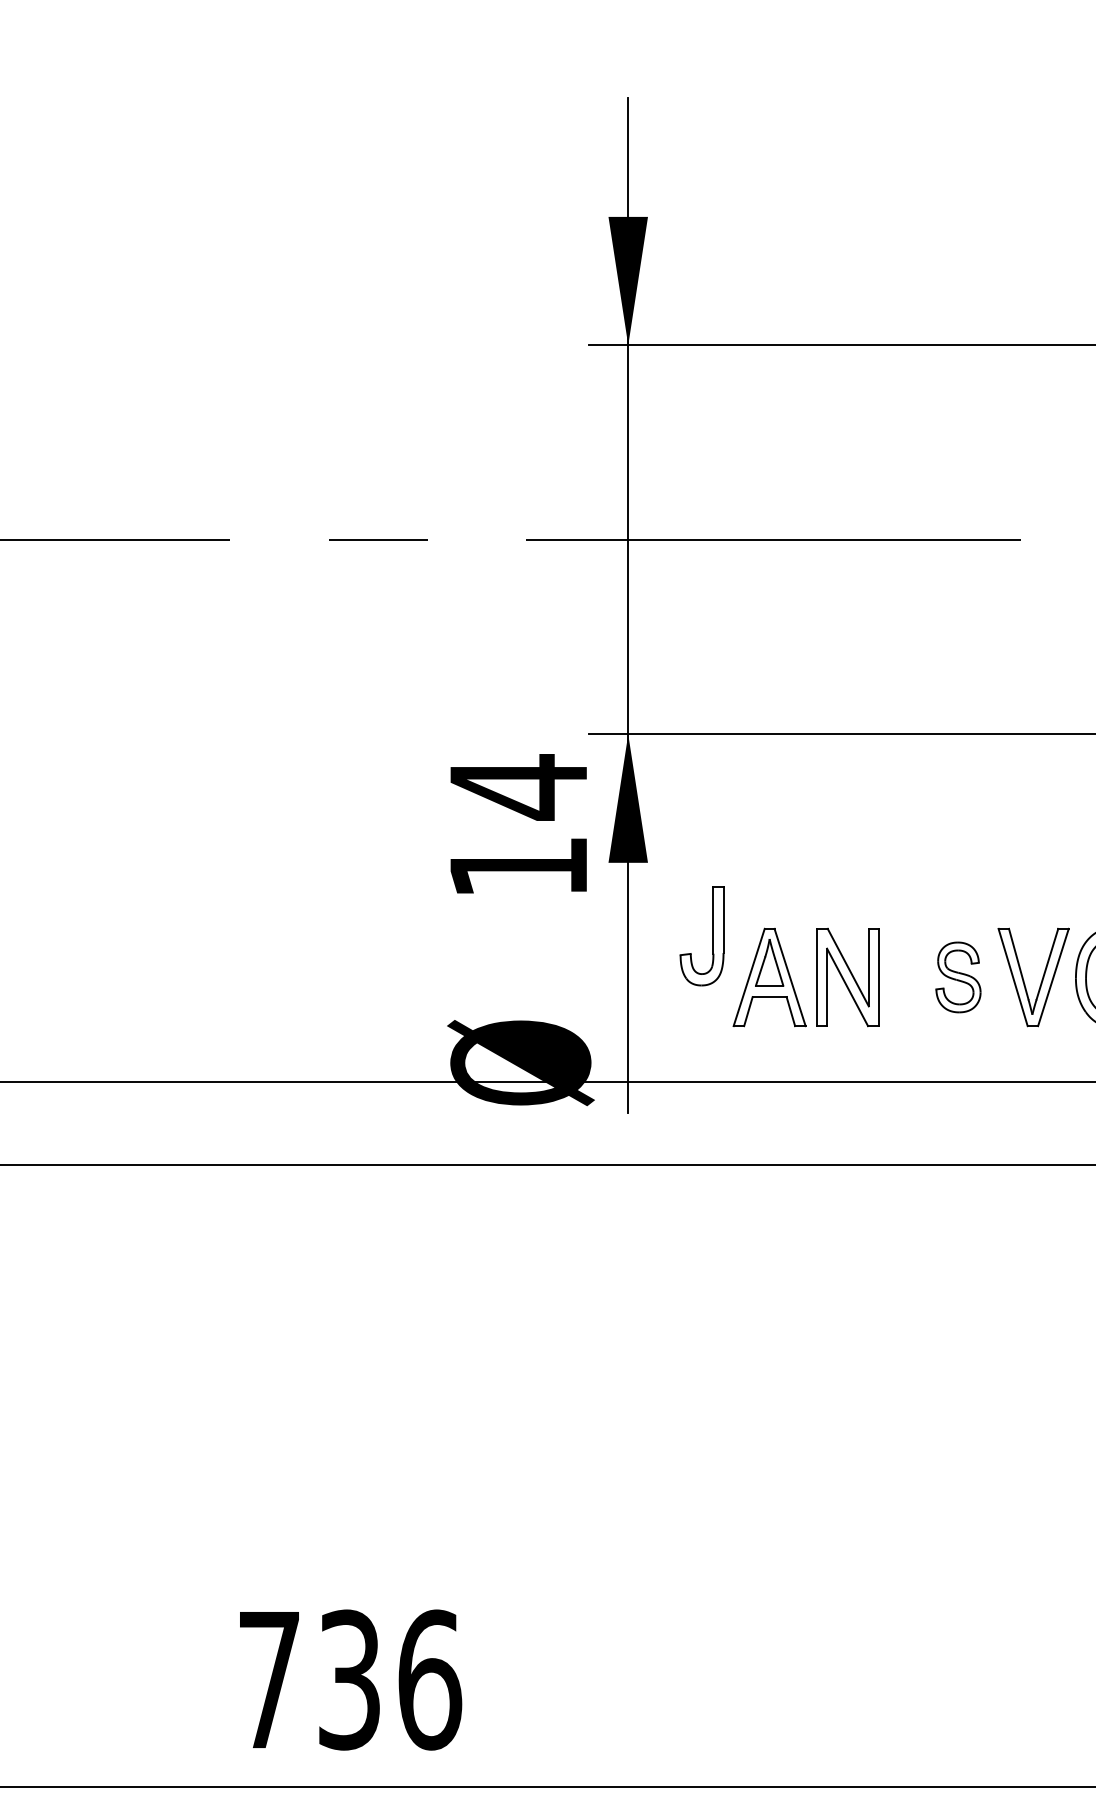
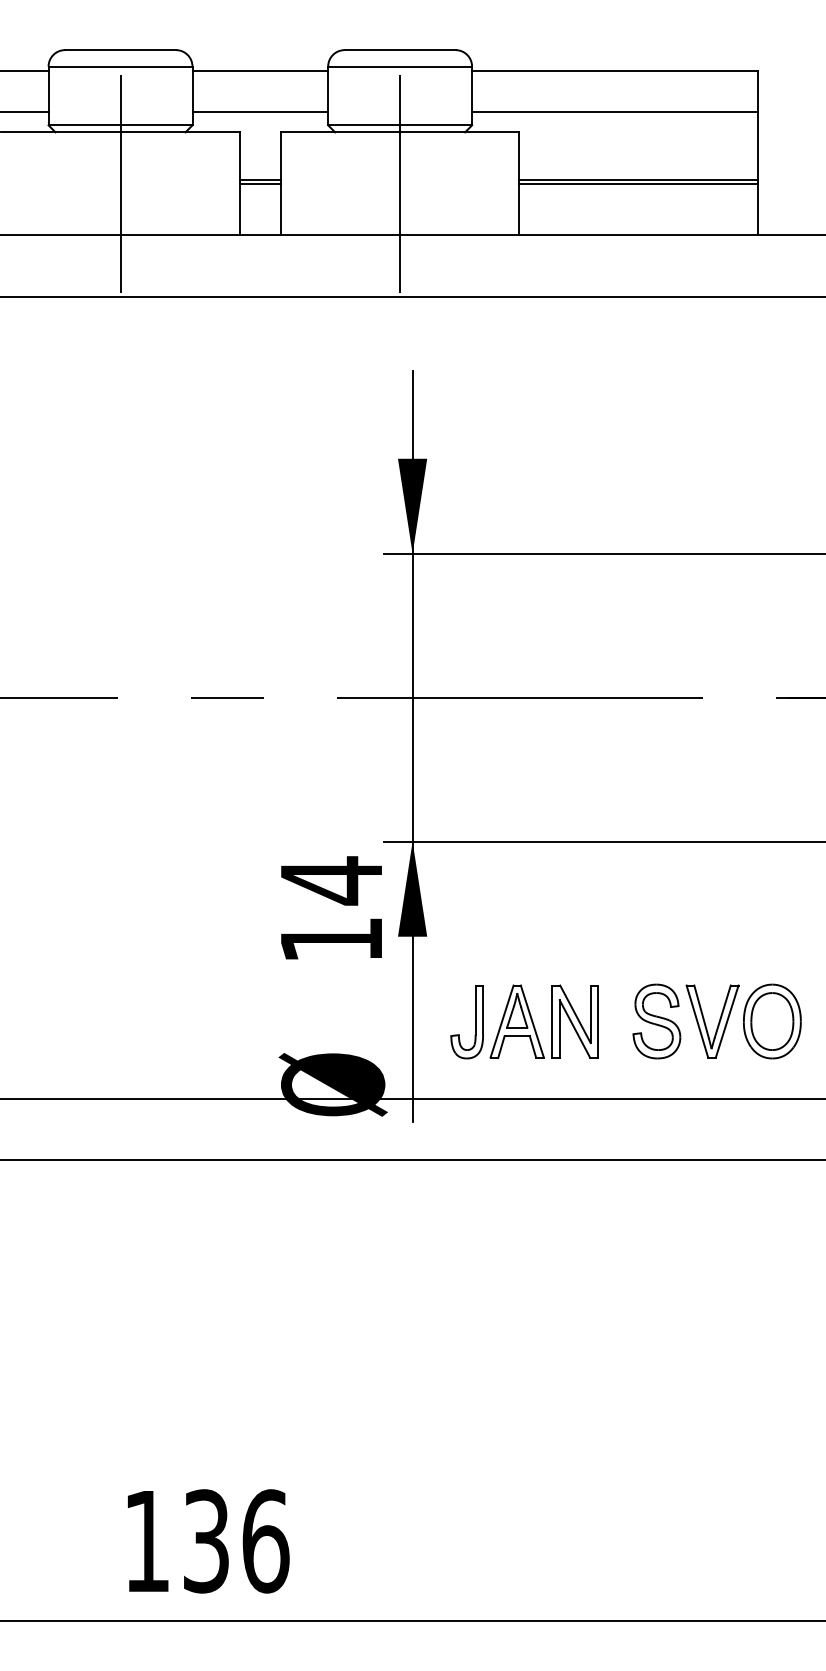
part: (713, 936) -> (475, 1022), moved
part: (957, 977) -> (656, 1021), size x1.43
text: (268, 1680) -> (146, 1541), 736 -> 136

